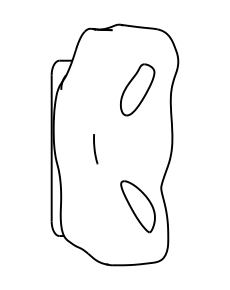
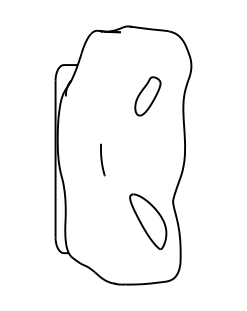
part: (137, 89) -> (147, 95), size x0.7

